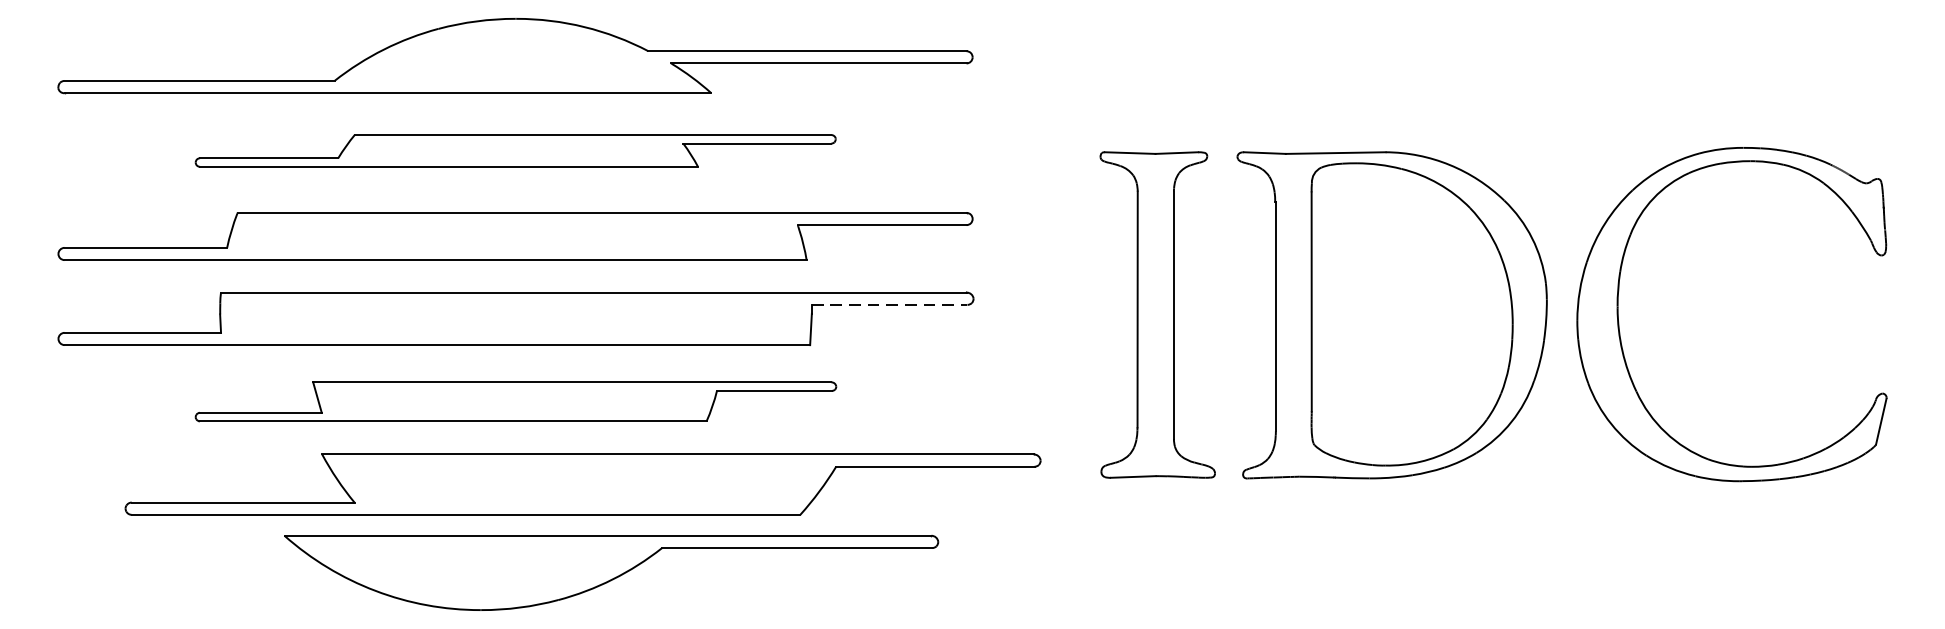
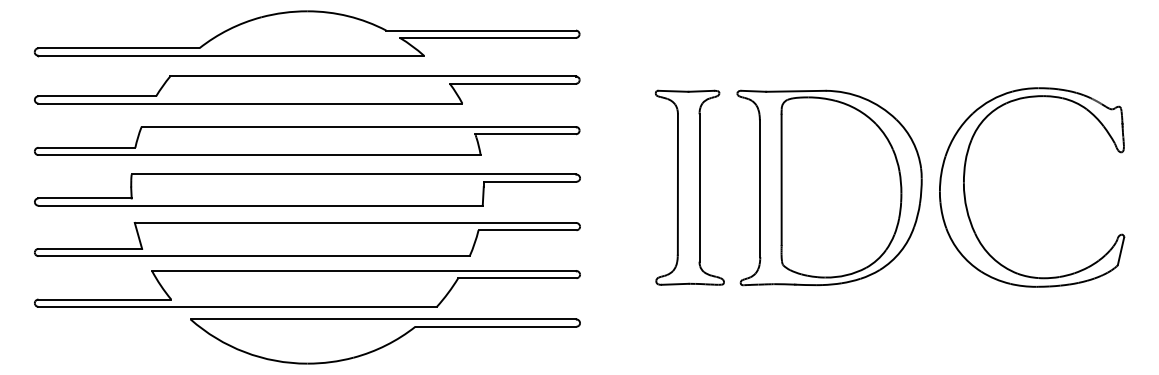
part: (516, 150) -> (307, 89), size x1.43
line: (890, 304) -> (530, 181), dashed -> solid
part: (516, 401) -> (307, 239), size x1.43
part: (583, 483) -> (307, 288), moved
part: (611, 572) -> (385, 341), moved

